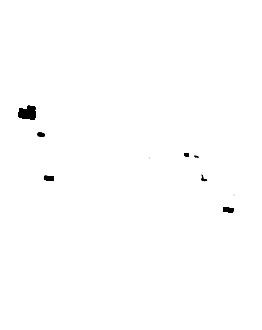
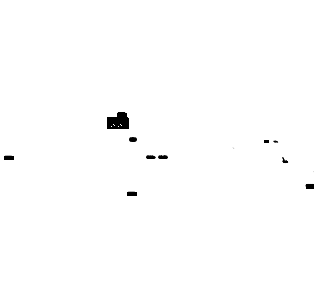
part: (26, 111) -> (117, 120), size x1.43
line: (63, 156) -> (155, 156), added
part: (48, 177) -> (131, 193), moved

